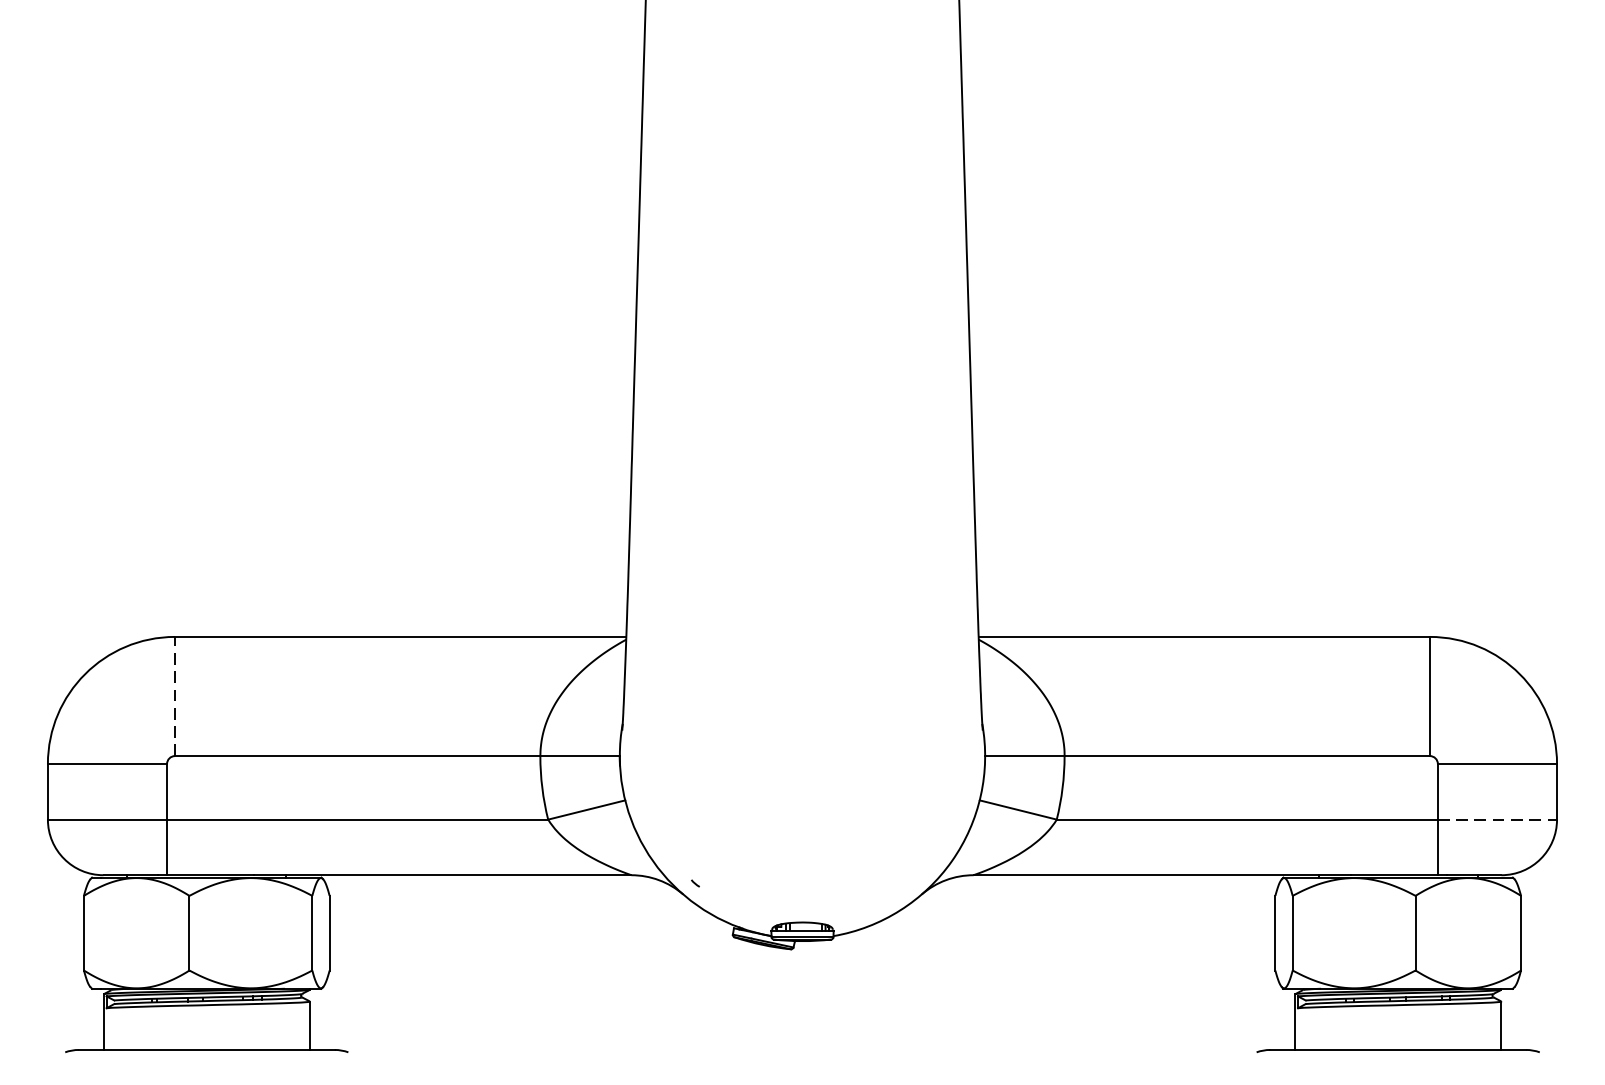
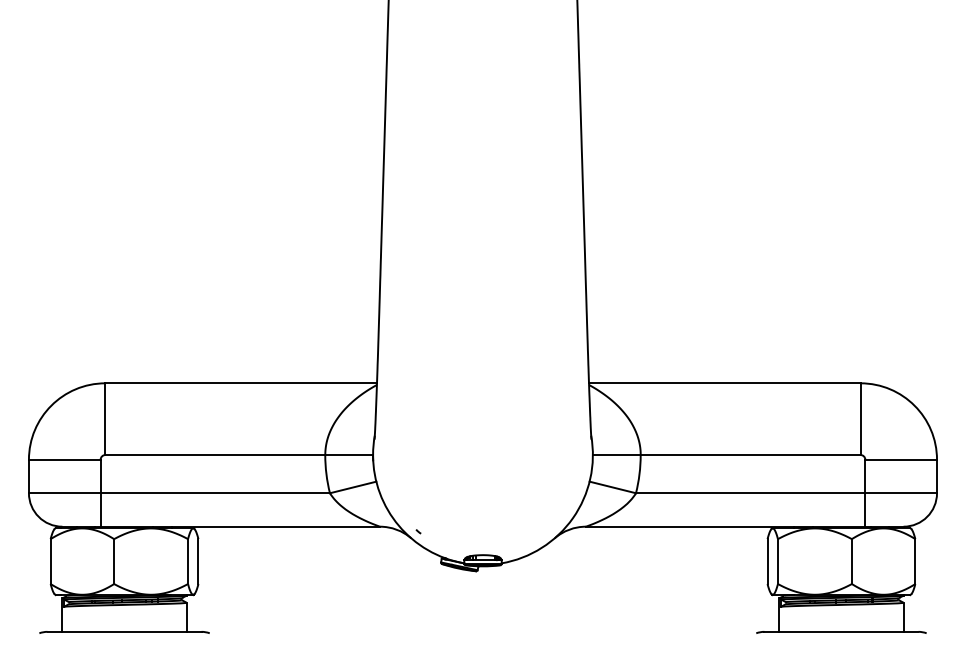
line: (175, 697) -> (105, 419), dashed -> solid
line: (1498, 820) -> (901, 493), dashed -> solid

